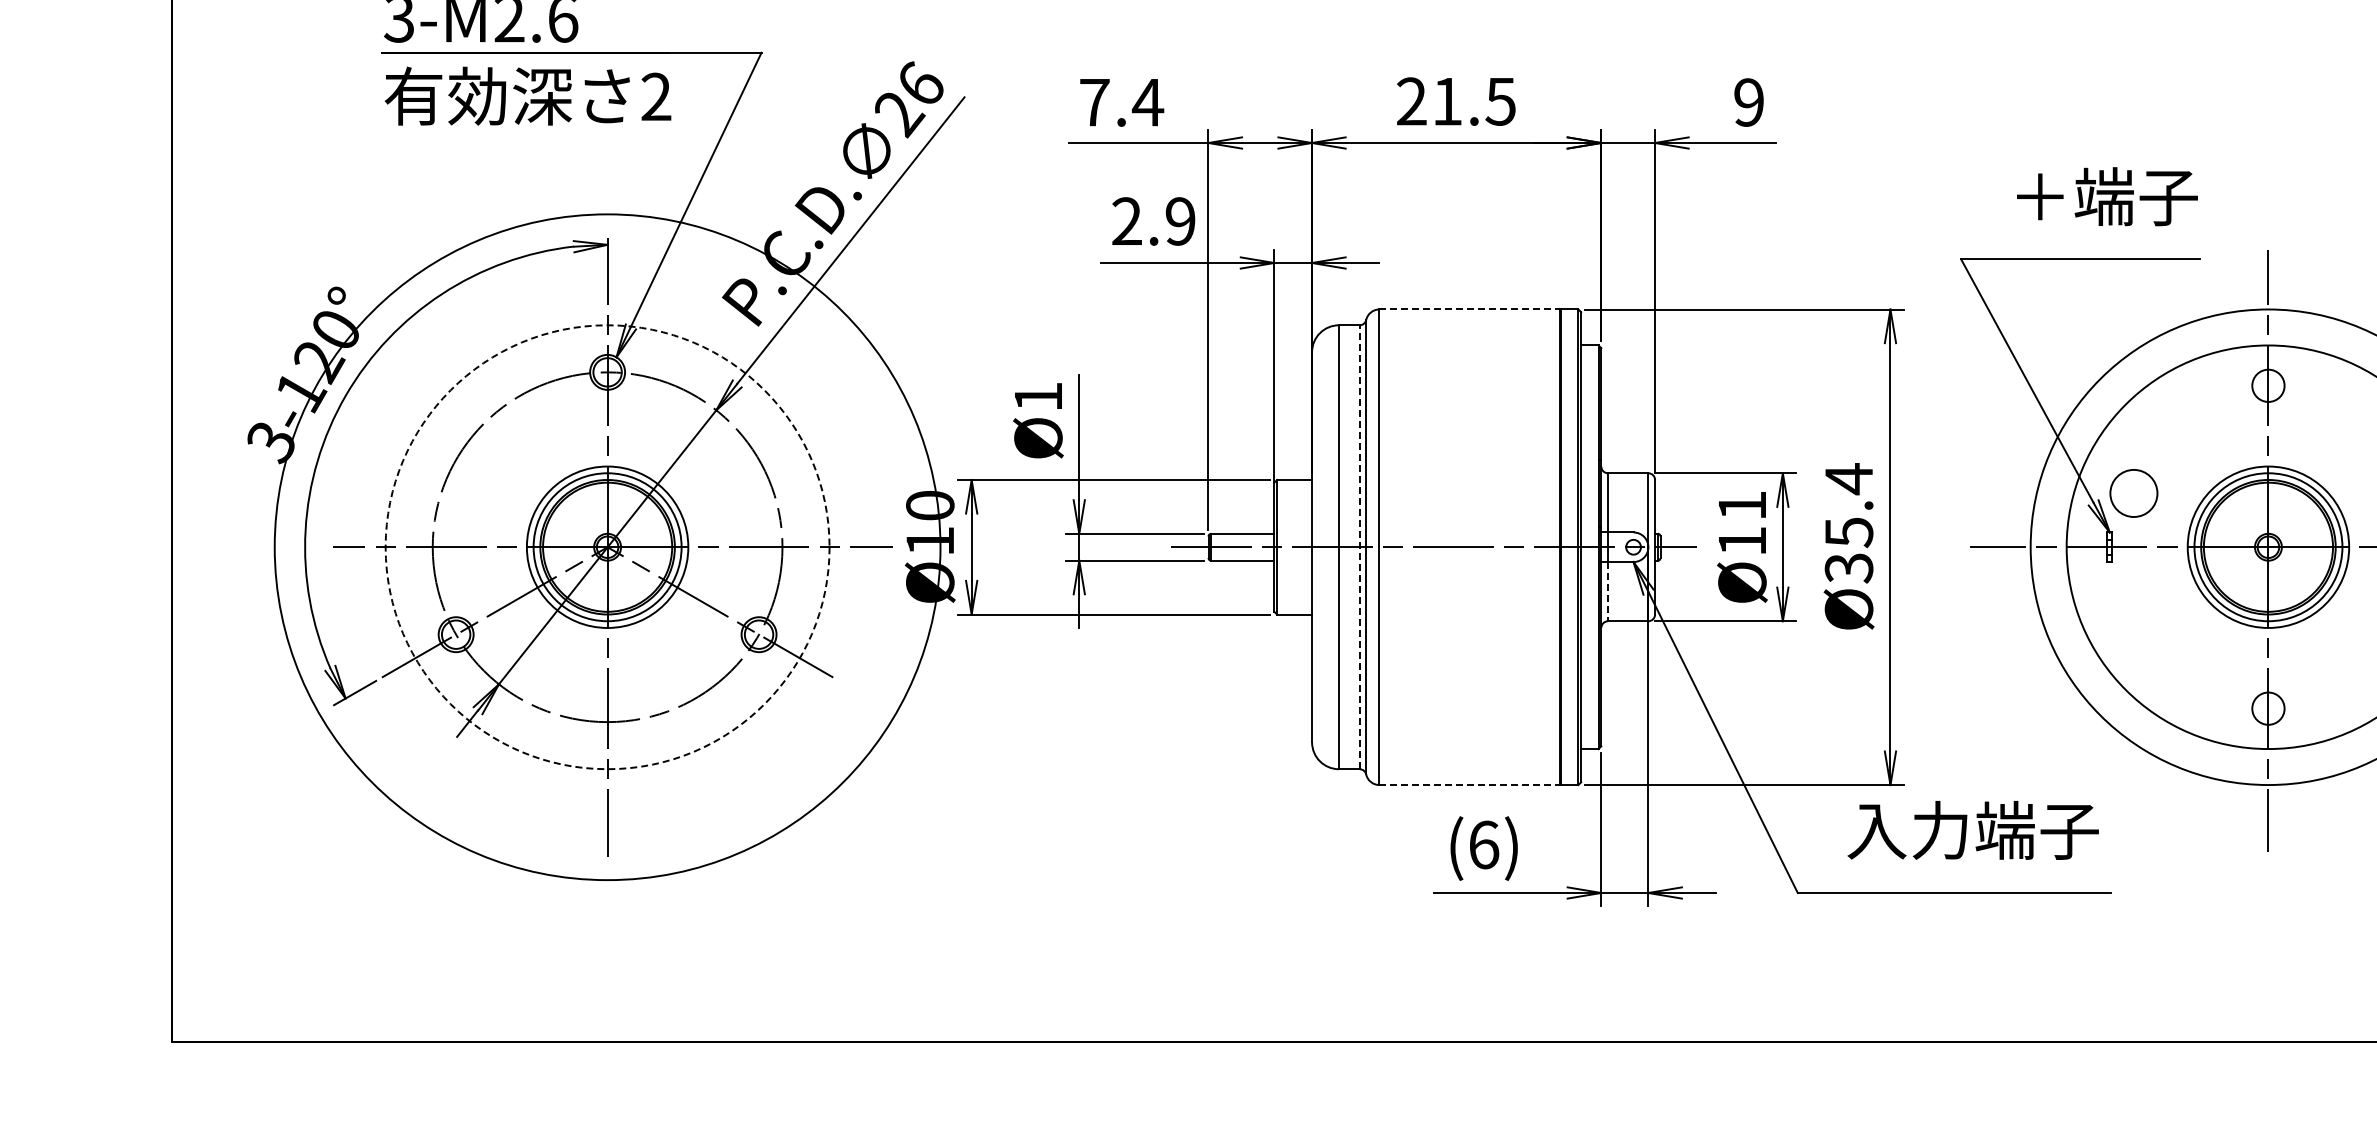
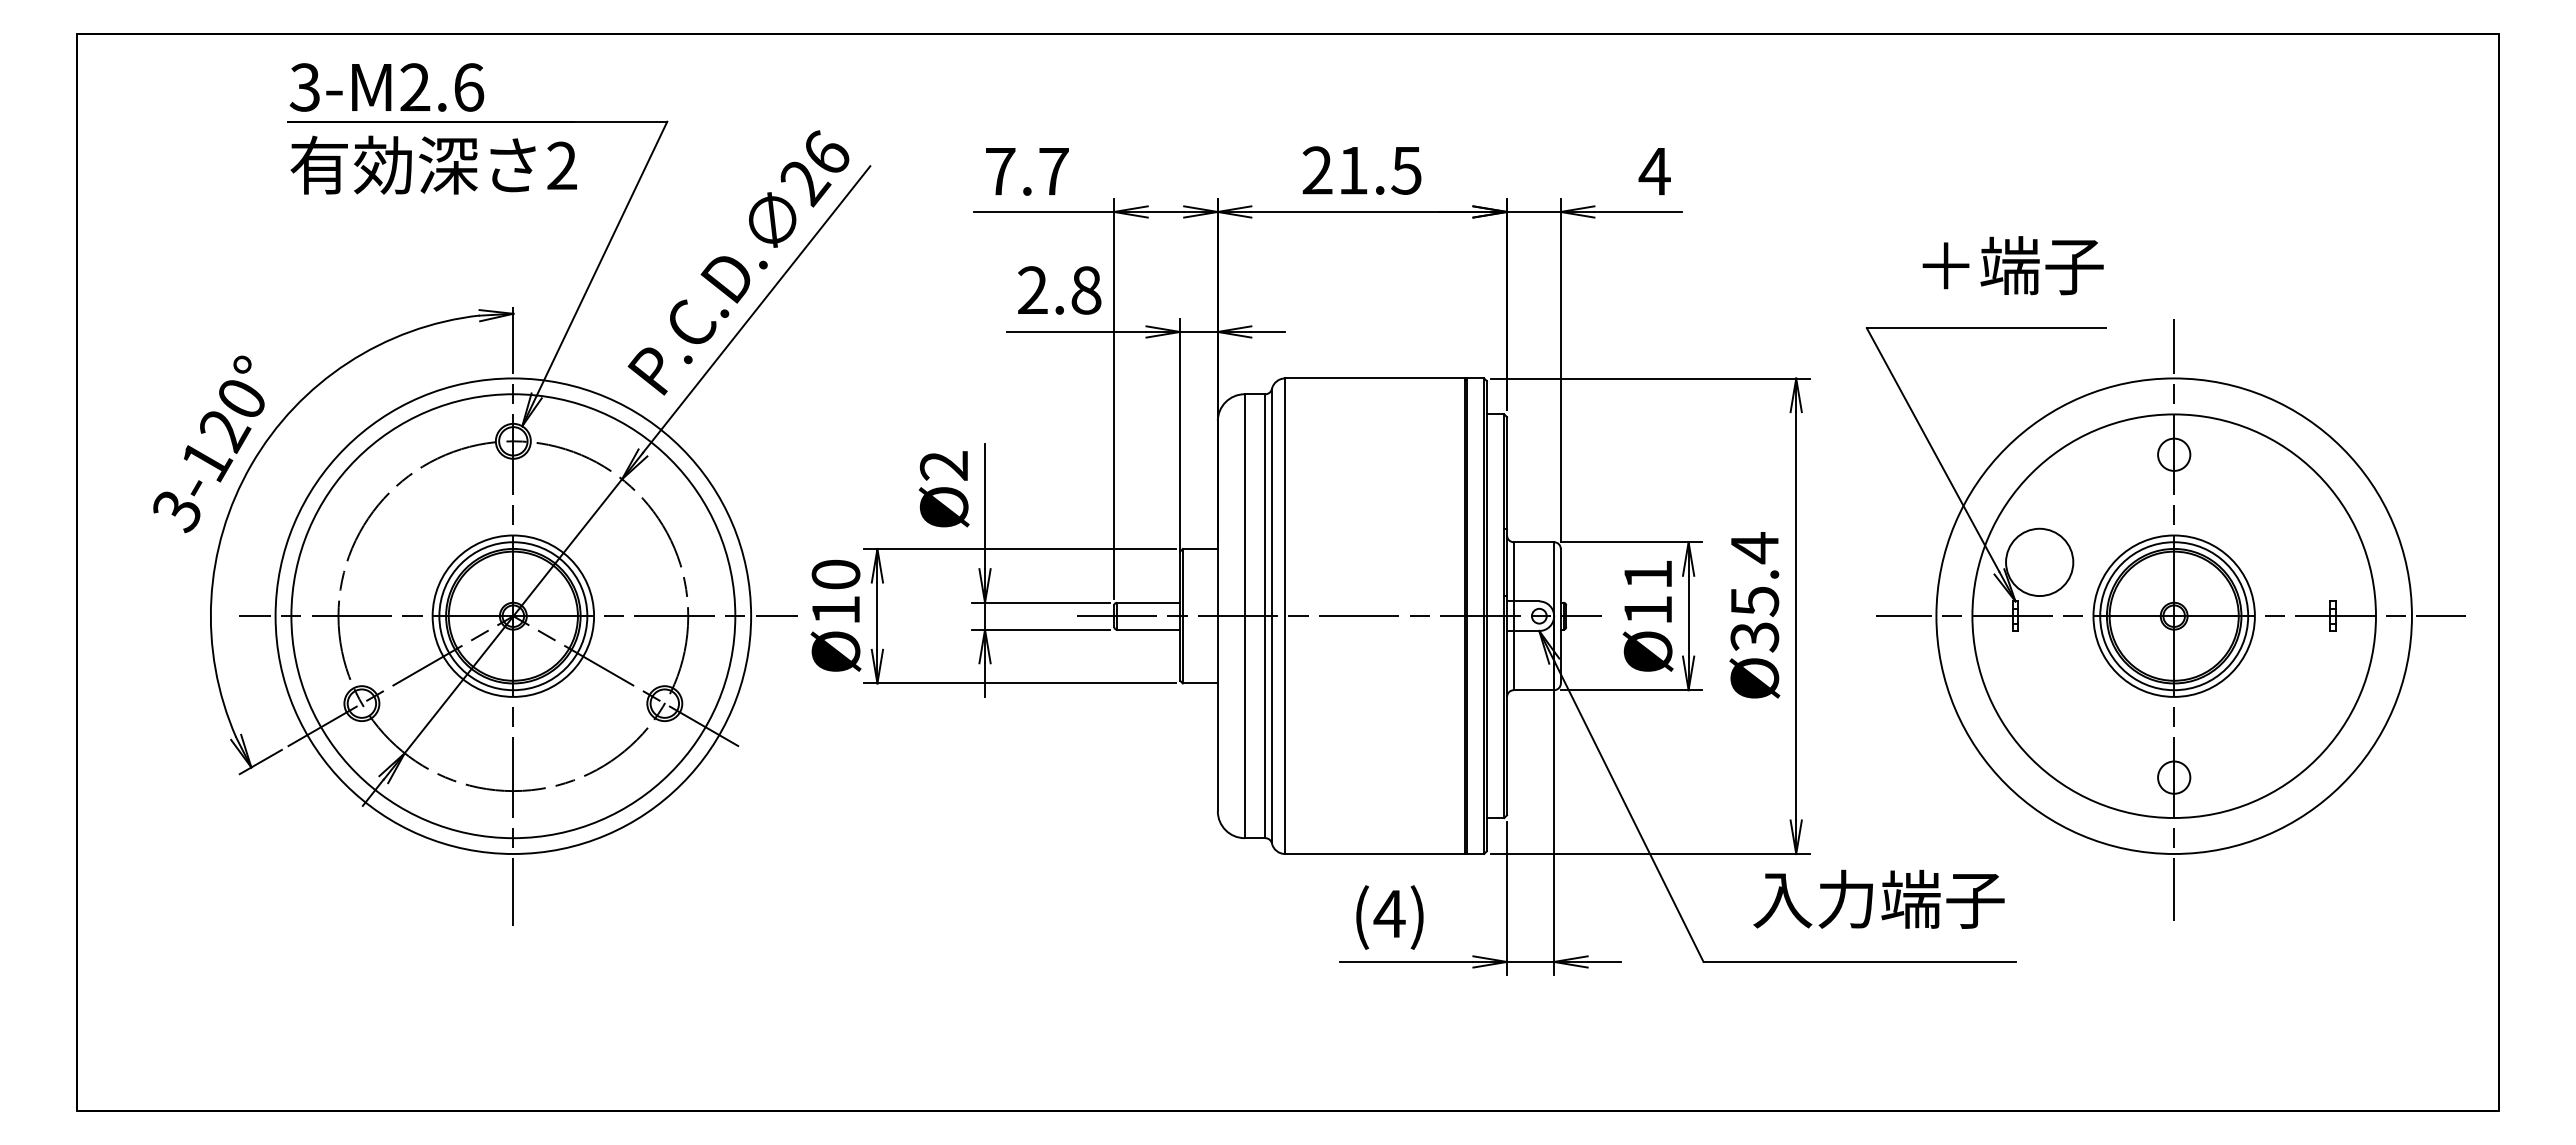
text: (1147, 102) -> (1053, 171), 7.4 -> 7.7
text: (1748, 102) -> (1654, 171), 9 -> 4
text: (1180, 221) -> (1086, 290), 2.9 -> 2.8
line: (1469, 309) -> (1375, 378), dashed -> solid
text: (1037, 396) -> (943, 465), Ø1 -> Ø2
circle: (2133, 493) -> (2039, 562), size x1.43
circle: (607, 546) -> (513, 615), size x0.71
circle: (607, 547) -> (513, 616), dashed -> solid
line: (1359, 547) -> (1265, 616), dashed -> solid
line: (1607, 591) -> (1513, 660), dashed -> solid
line: (1469, 784) -> (1375, 853), dashed -> solid
text: (1483, 844) -> (1389, 913), (6) -> (4)

